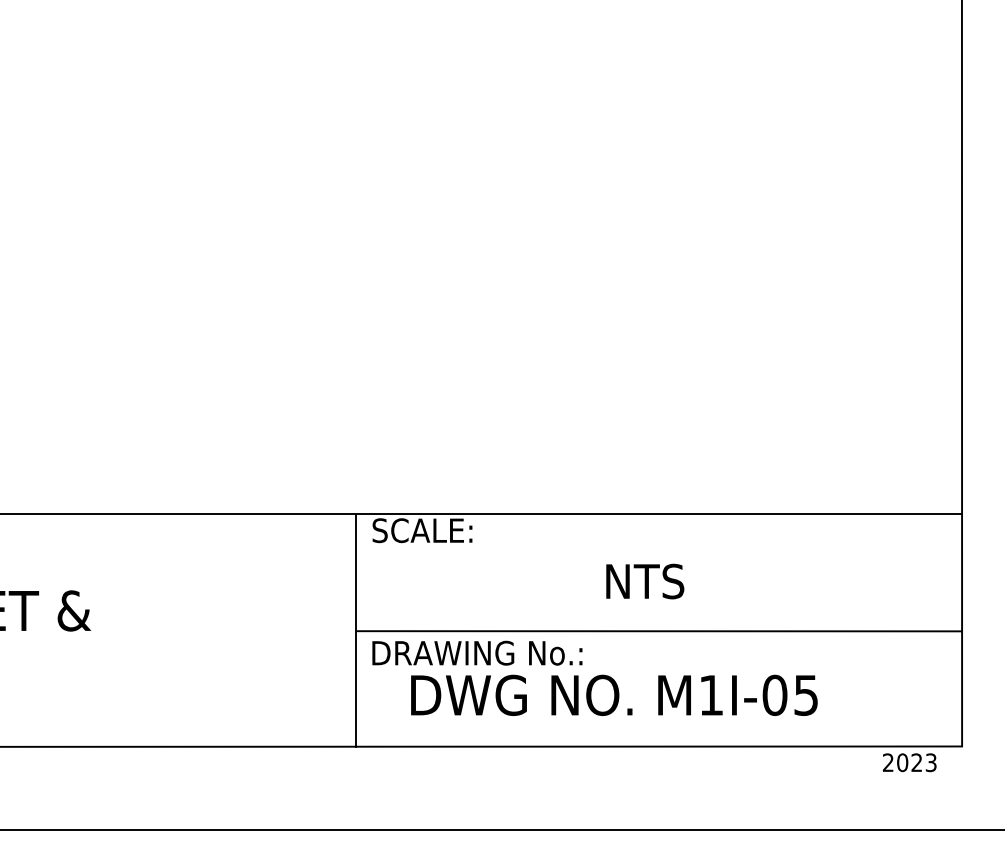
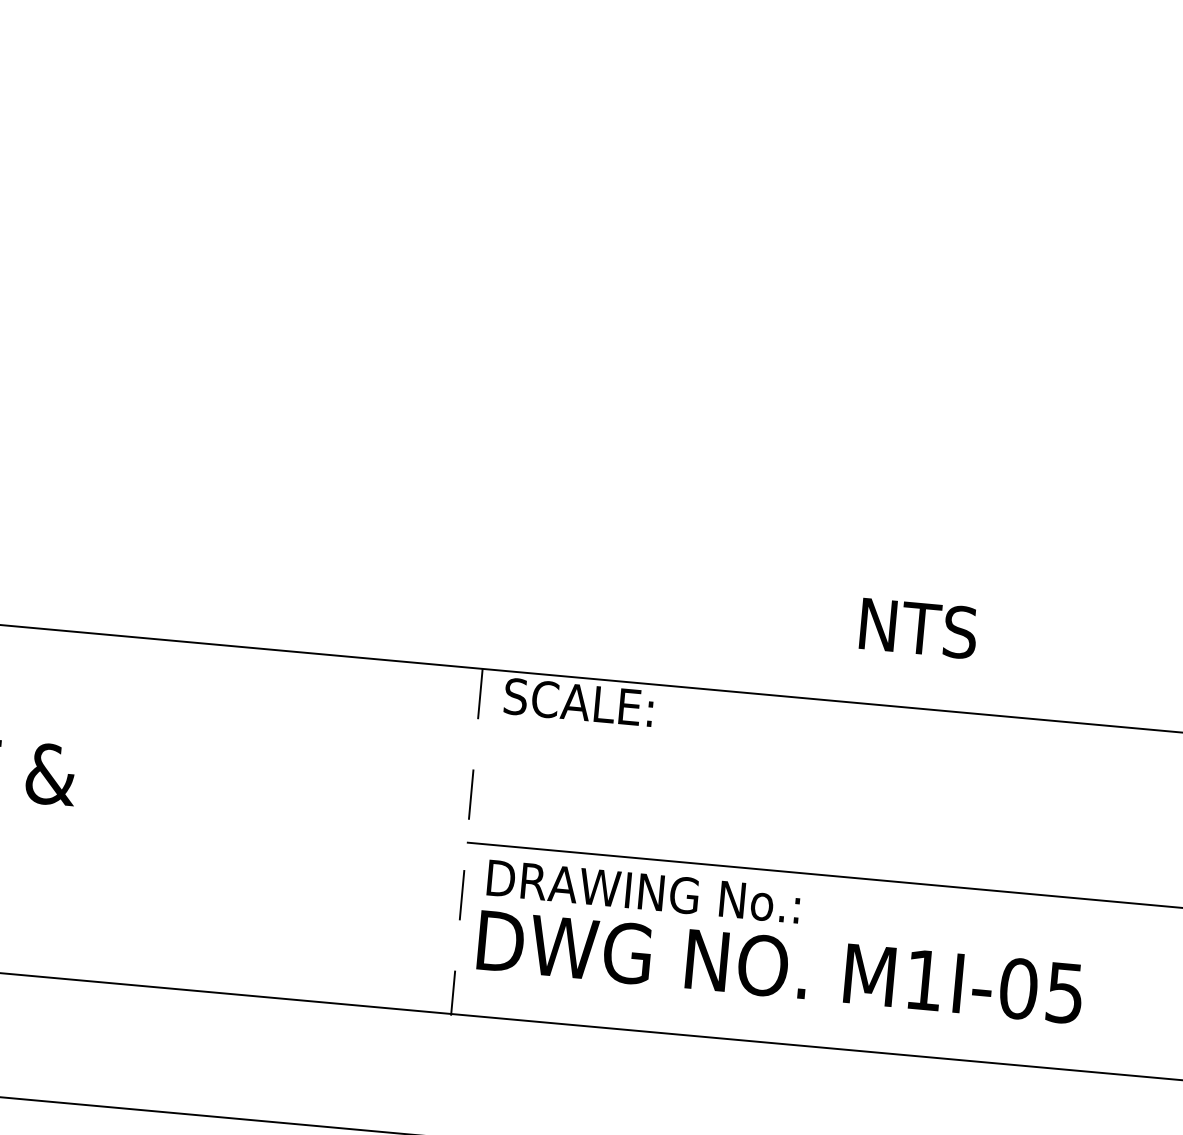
text: (645, 581) -> (919, 628), moved
line: (356, 630) -> (467, 841), solid -> dashed
text: (614, 694) -> (780, 965), moved

